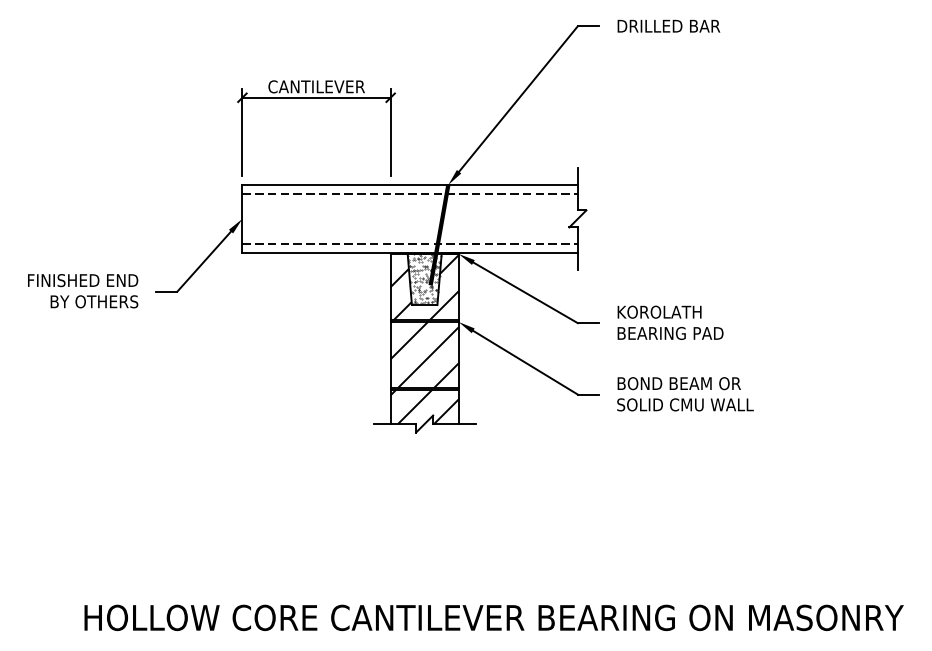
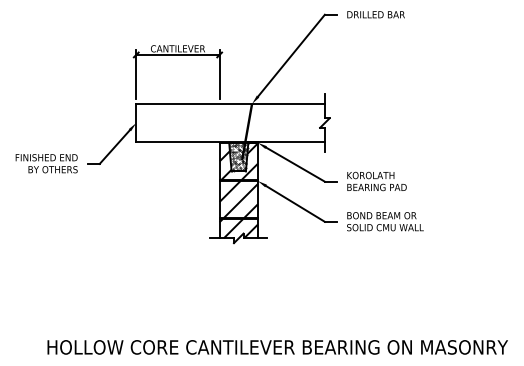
line: (409, 194) -> (230, 109), removed
line: (409, 244) -> (230, 137), removed

